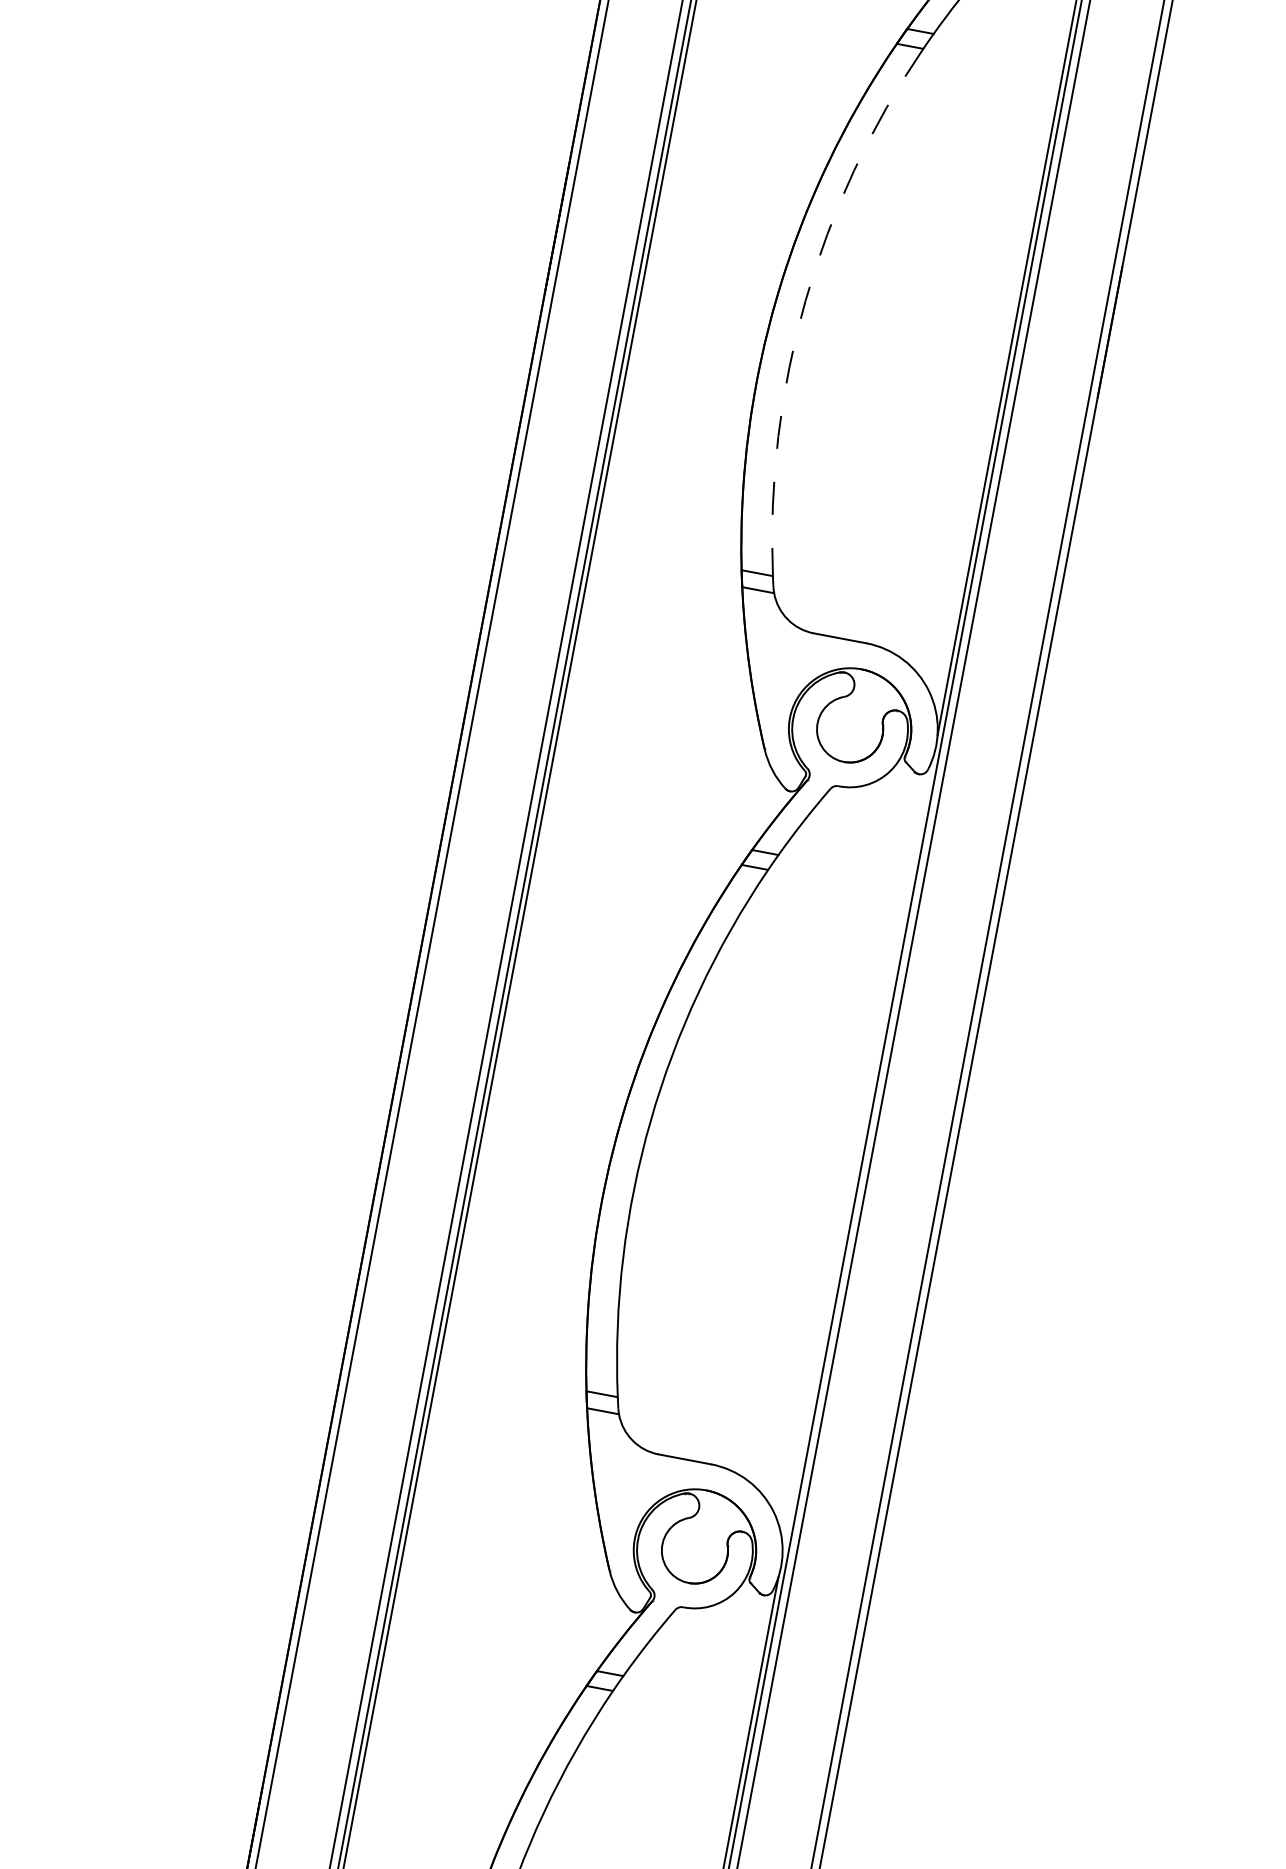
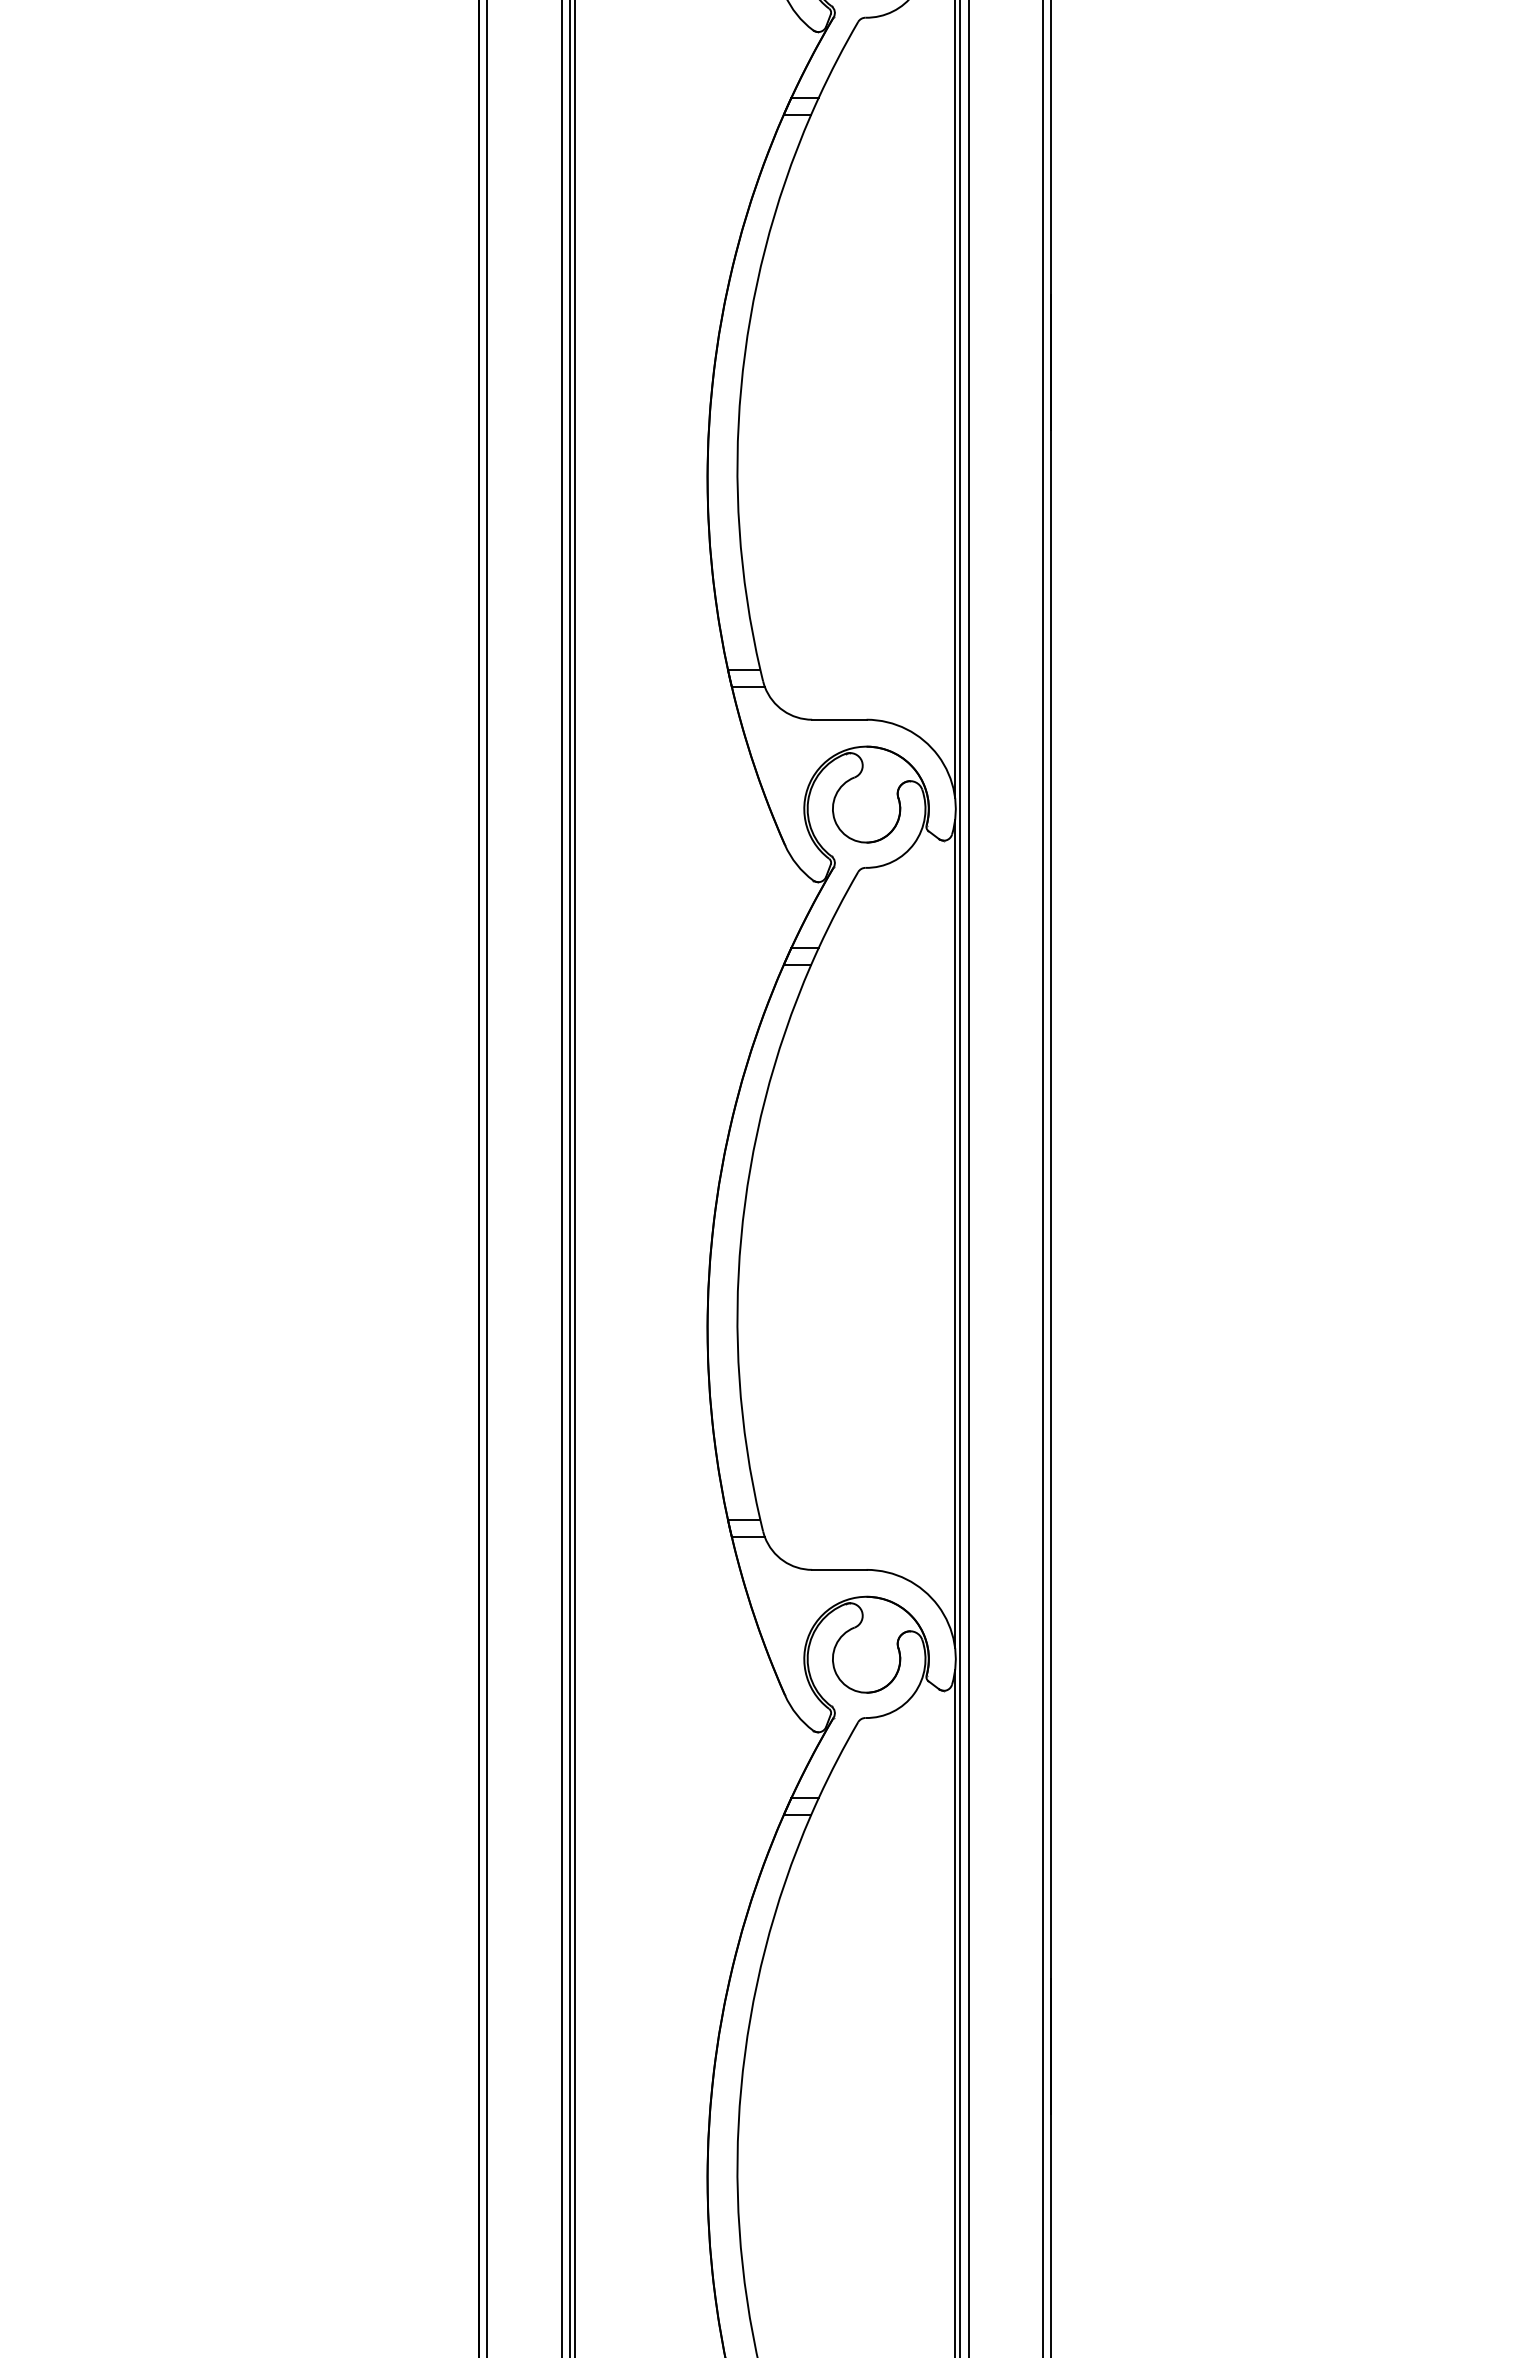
arc: (806, 300) -> (741, 388), dashed -> solid
line: (858, 1155) -> (955, 1233), added

